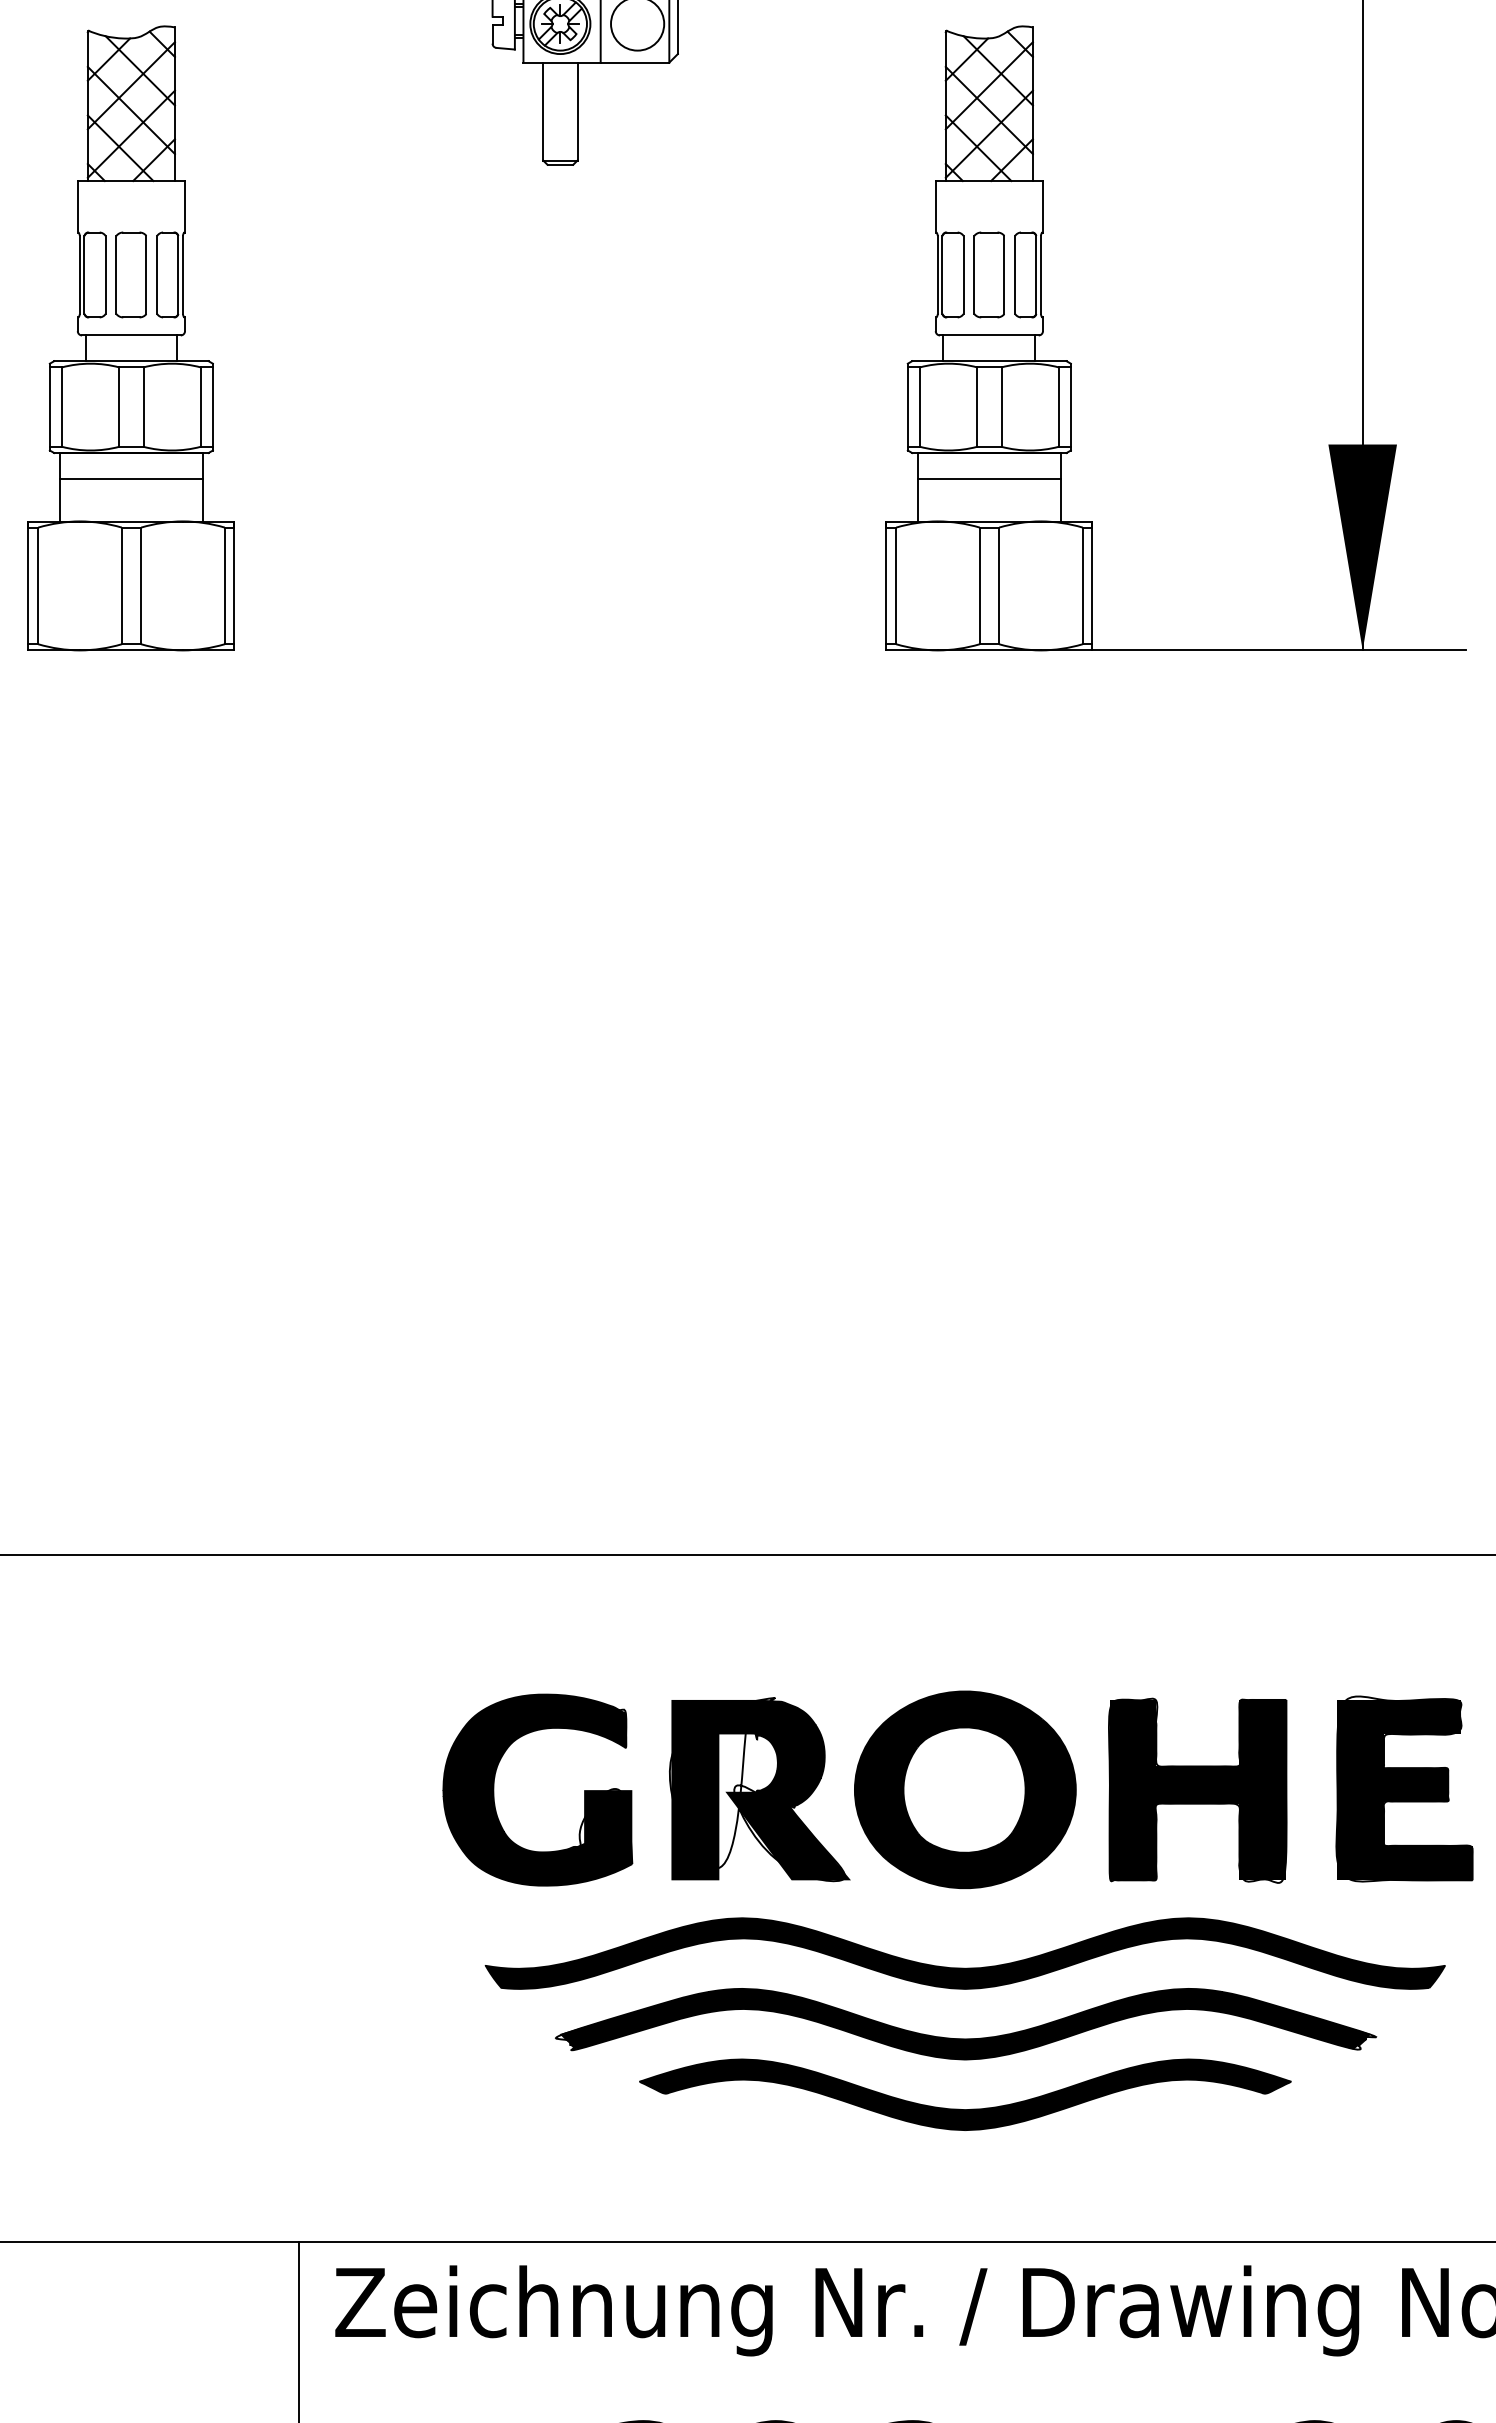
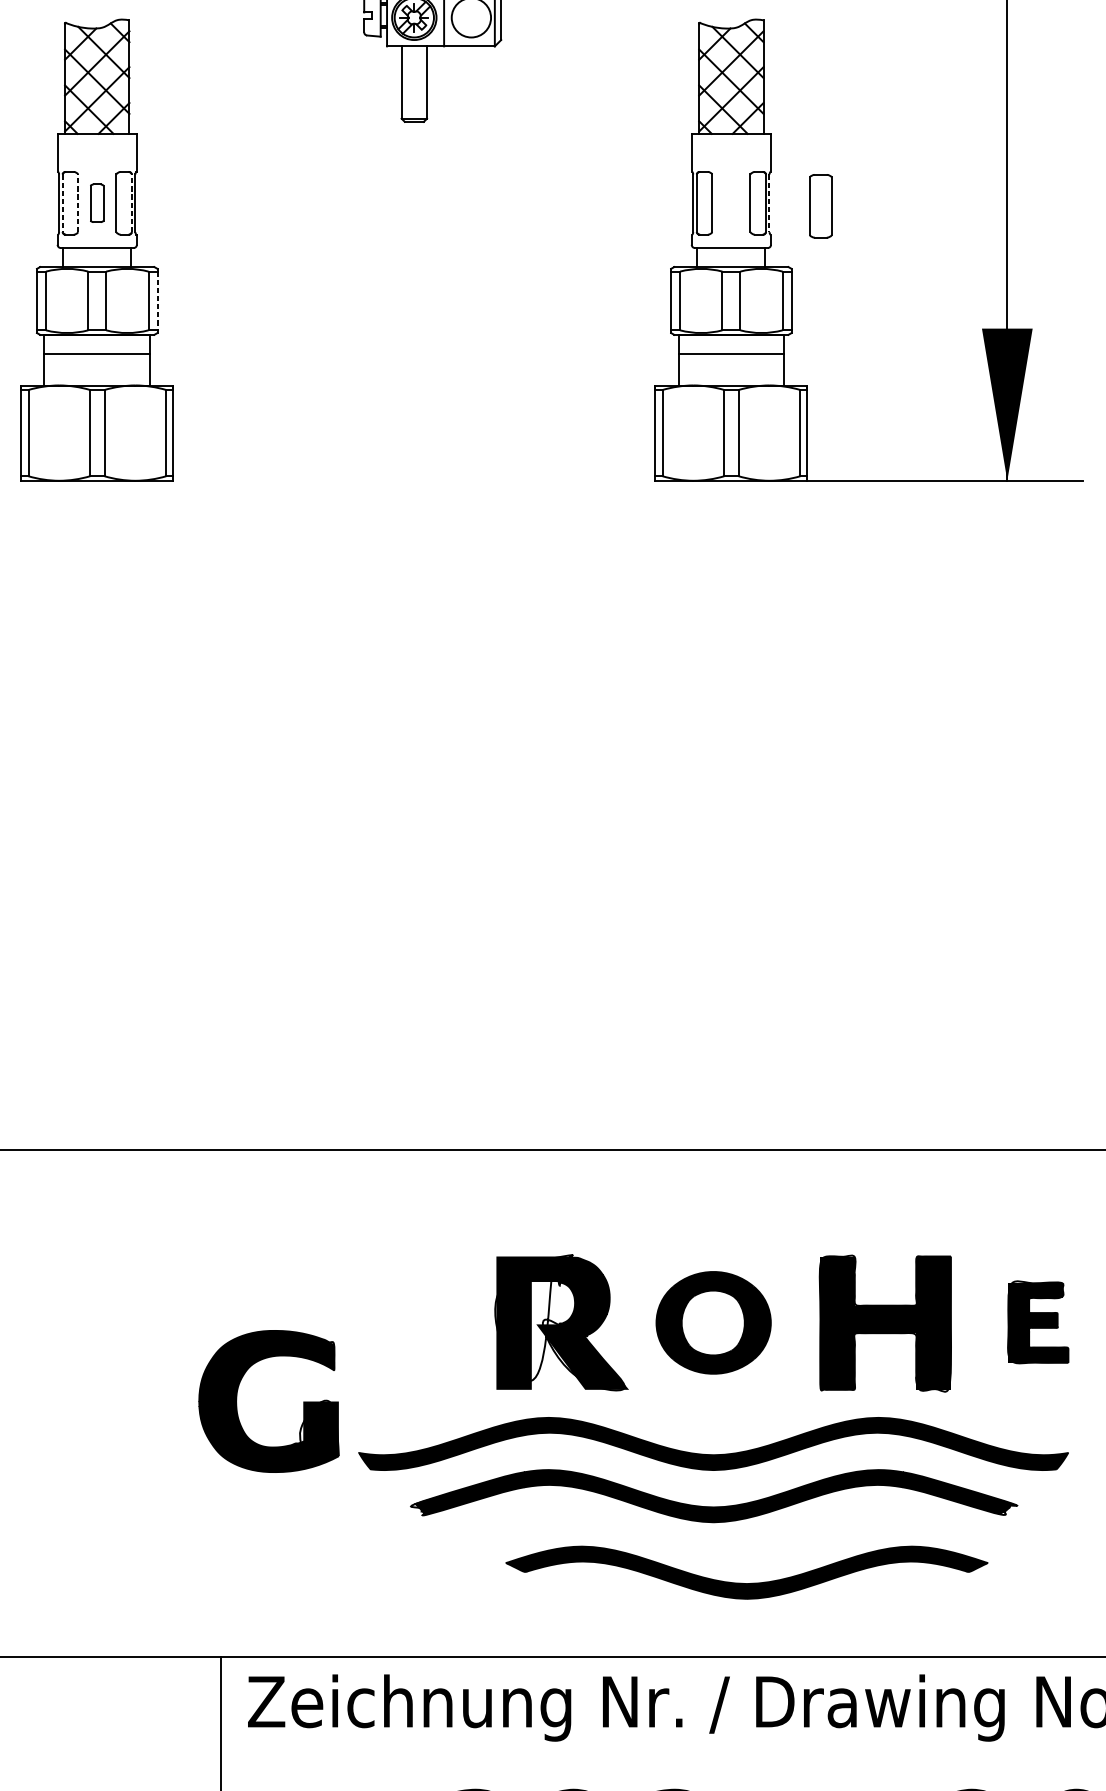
line: (105, 274) -> (78, 202), solid -> dashed
part: (130, 274) -> (96, 202), size x0.6
line: (178, 274) -> (132, 202), solid -> dashed
part: (988, 274) -> (820, 205), moved
line: (84, 275) -> (62, 203), solid -> dashed
line: (1040, 275) -> (769, 203), solid -> dashed
line: (212, 407) -> (157, 301), solid -> dashed
part: (1404, 1788) -> (1038, 1321), size x0.6
part: (494, 1789) -> (237, 1401), moved
part: (965, 1789) -> (713, 1322), size x0.7
part: (965, 2109) -> (747, 1583), moved

